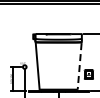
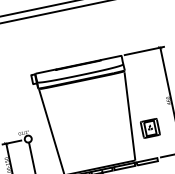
line: (79, 66) -> (129, 116), dashed -> solid

